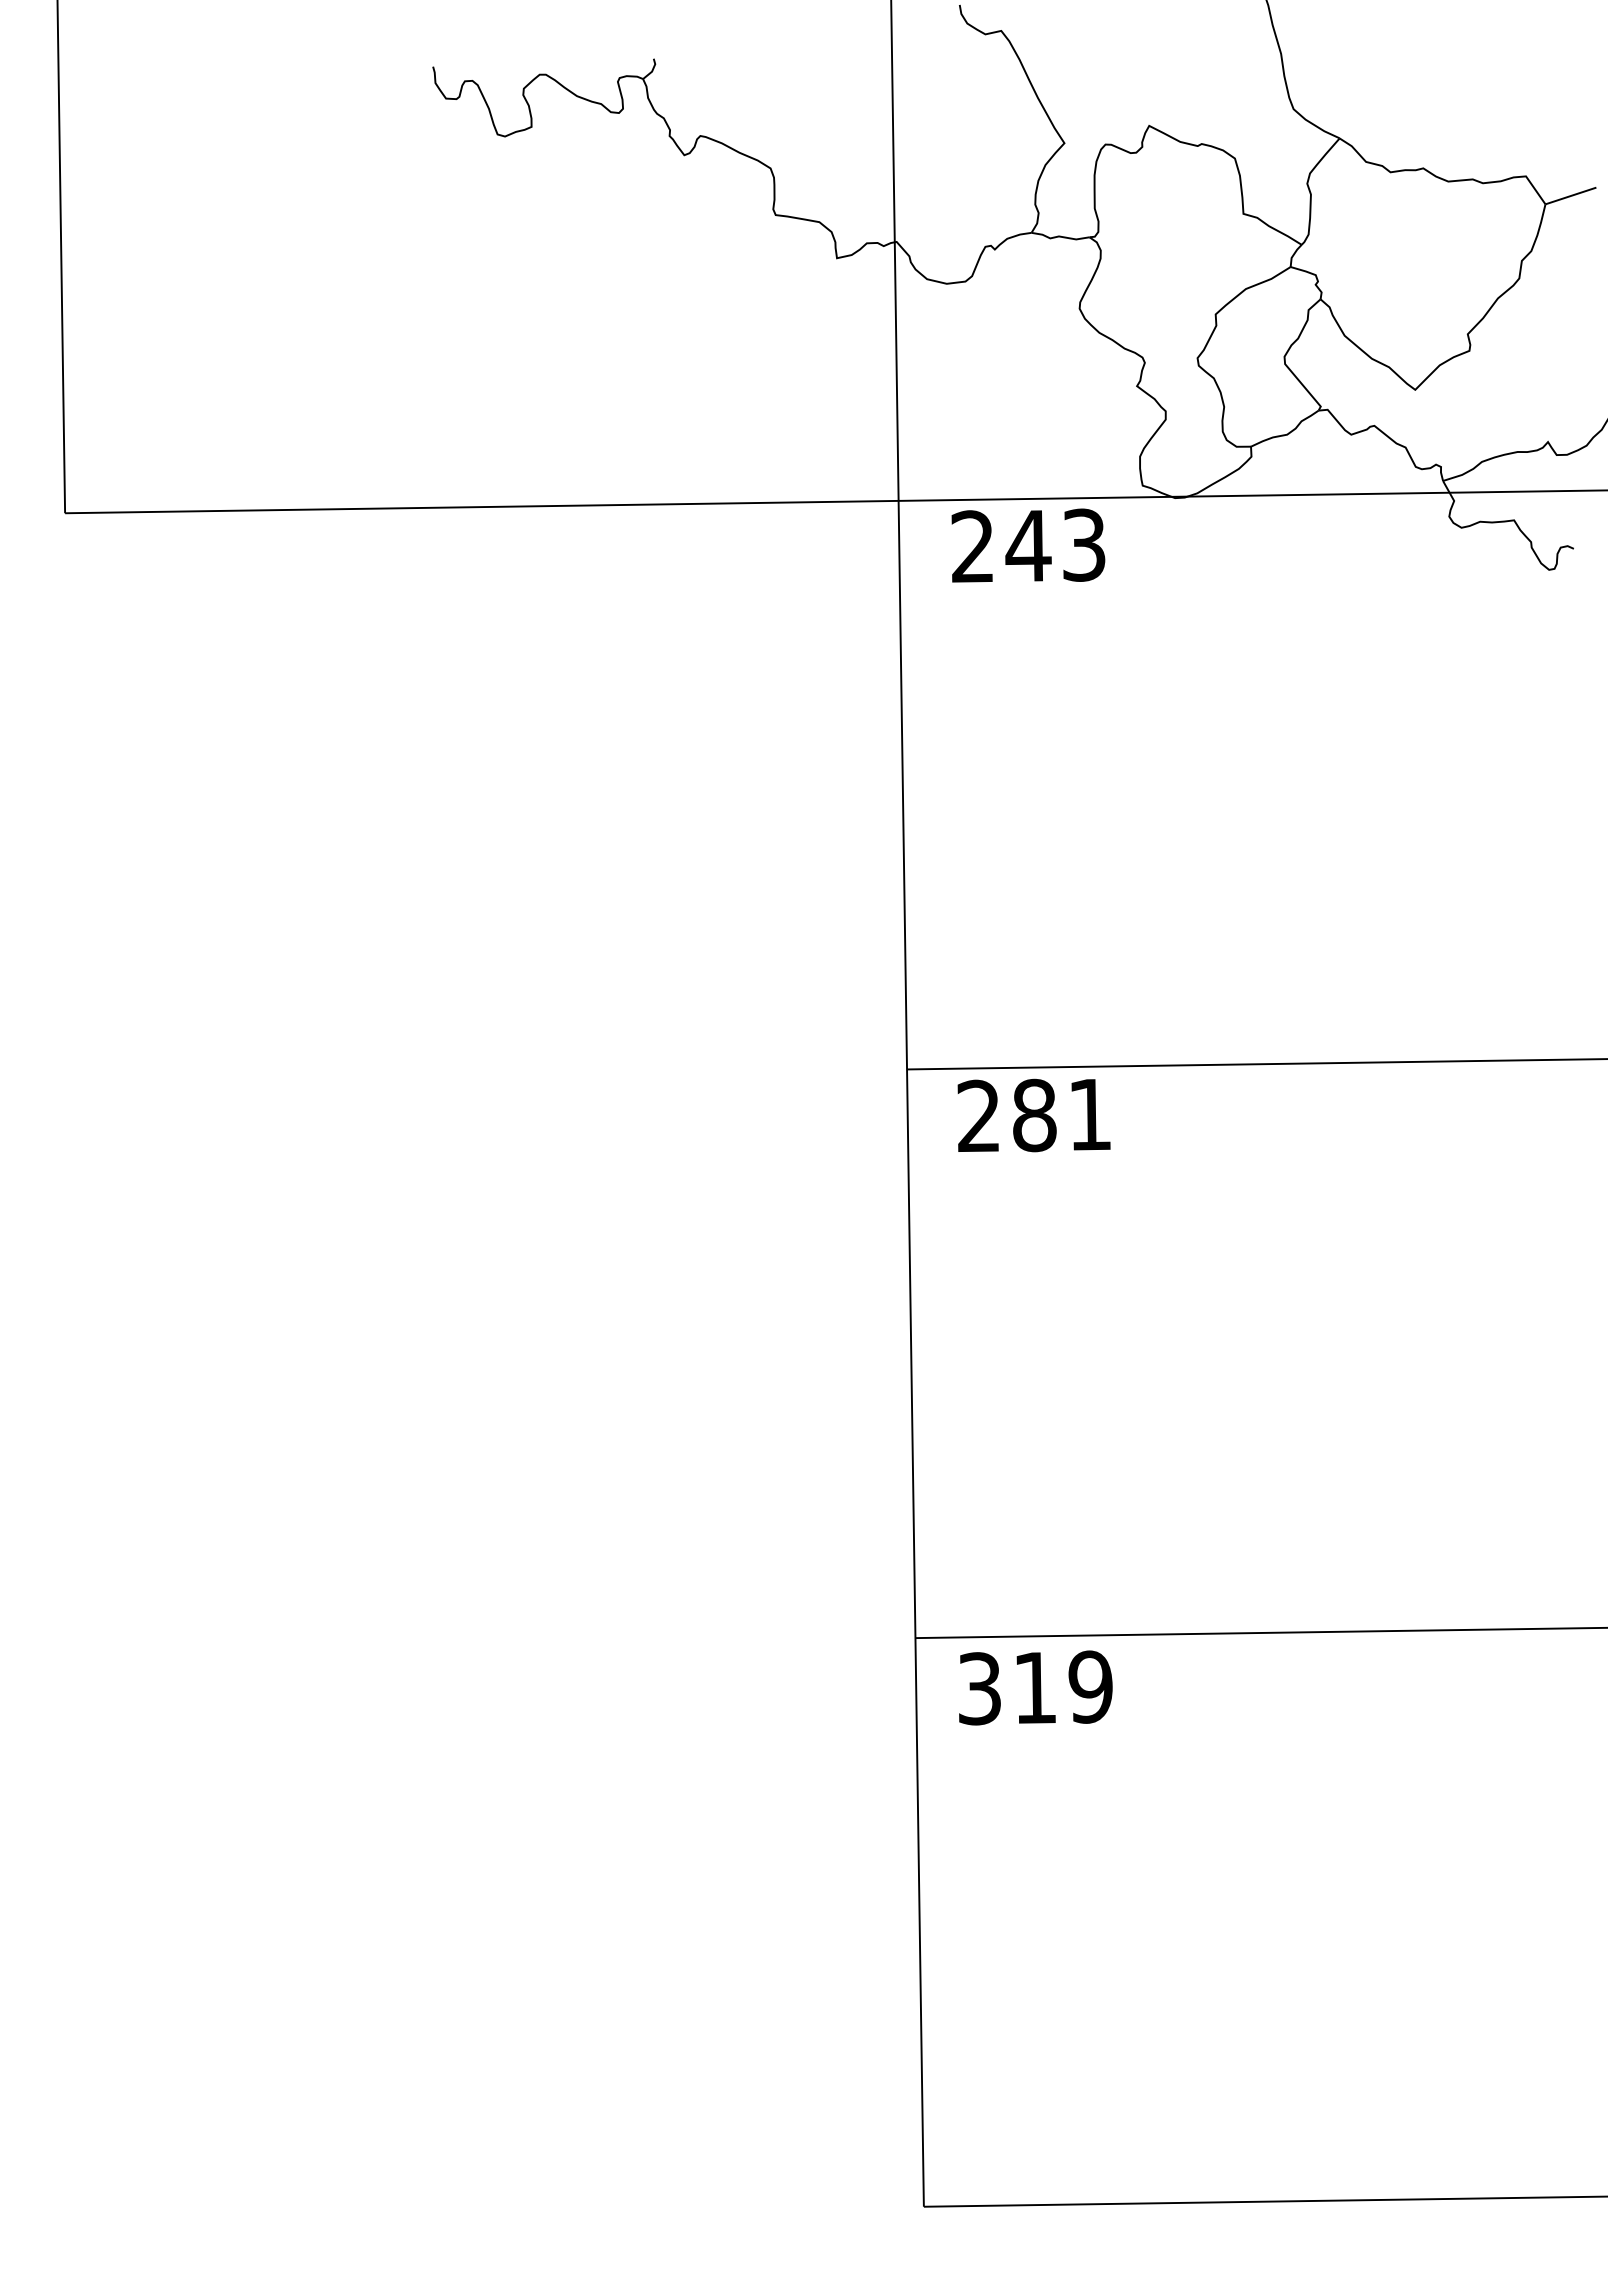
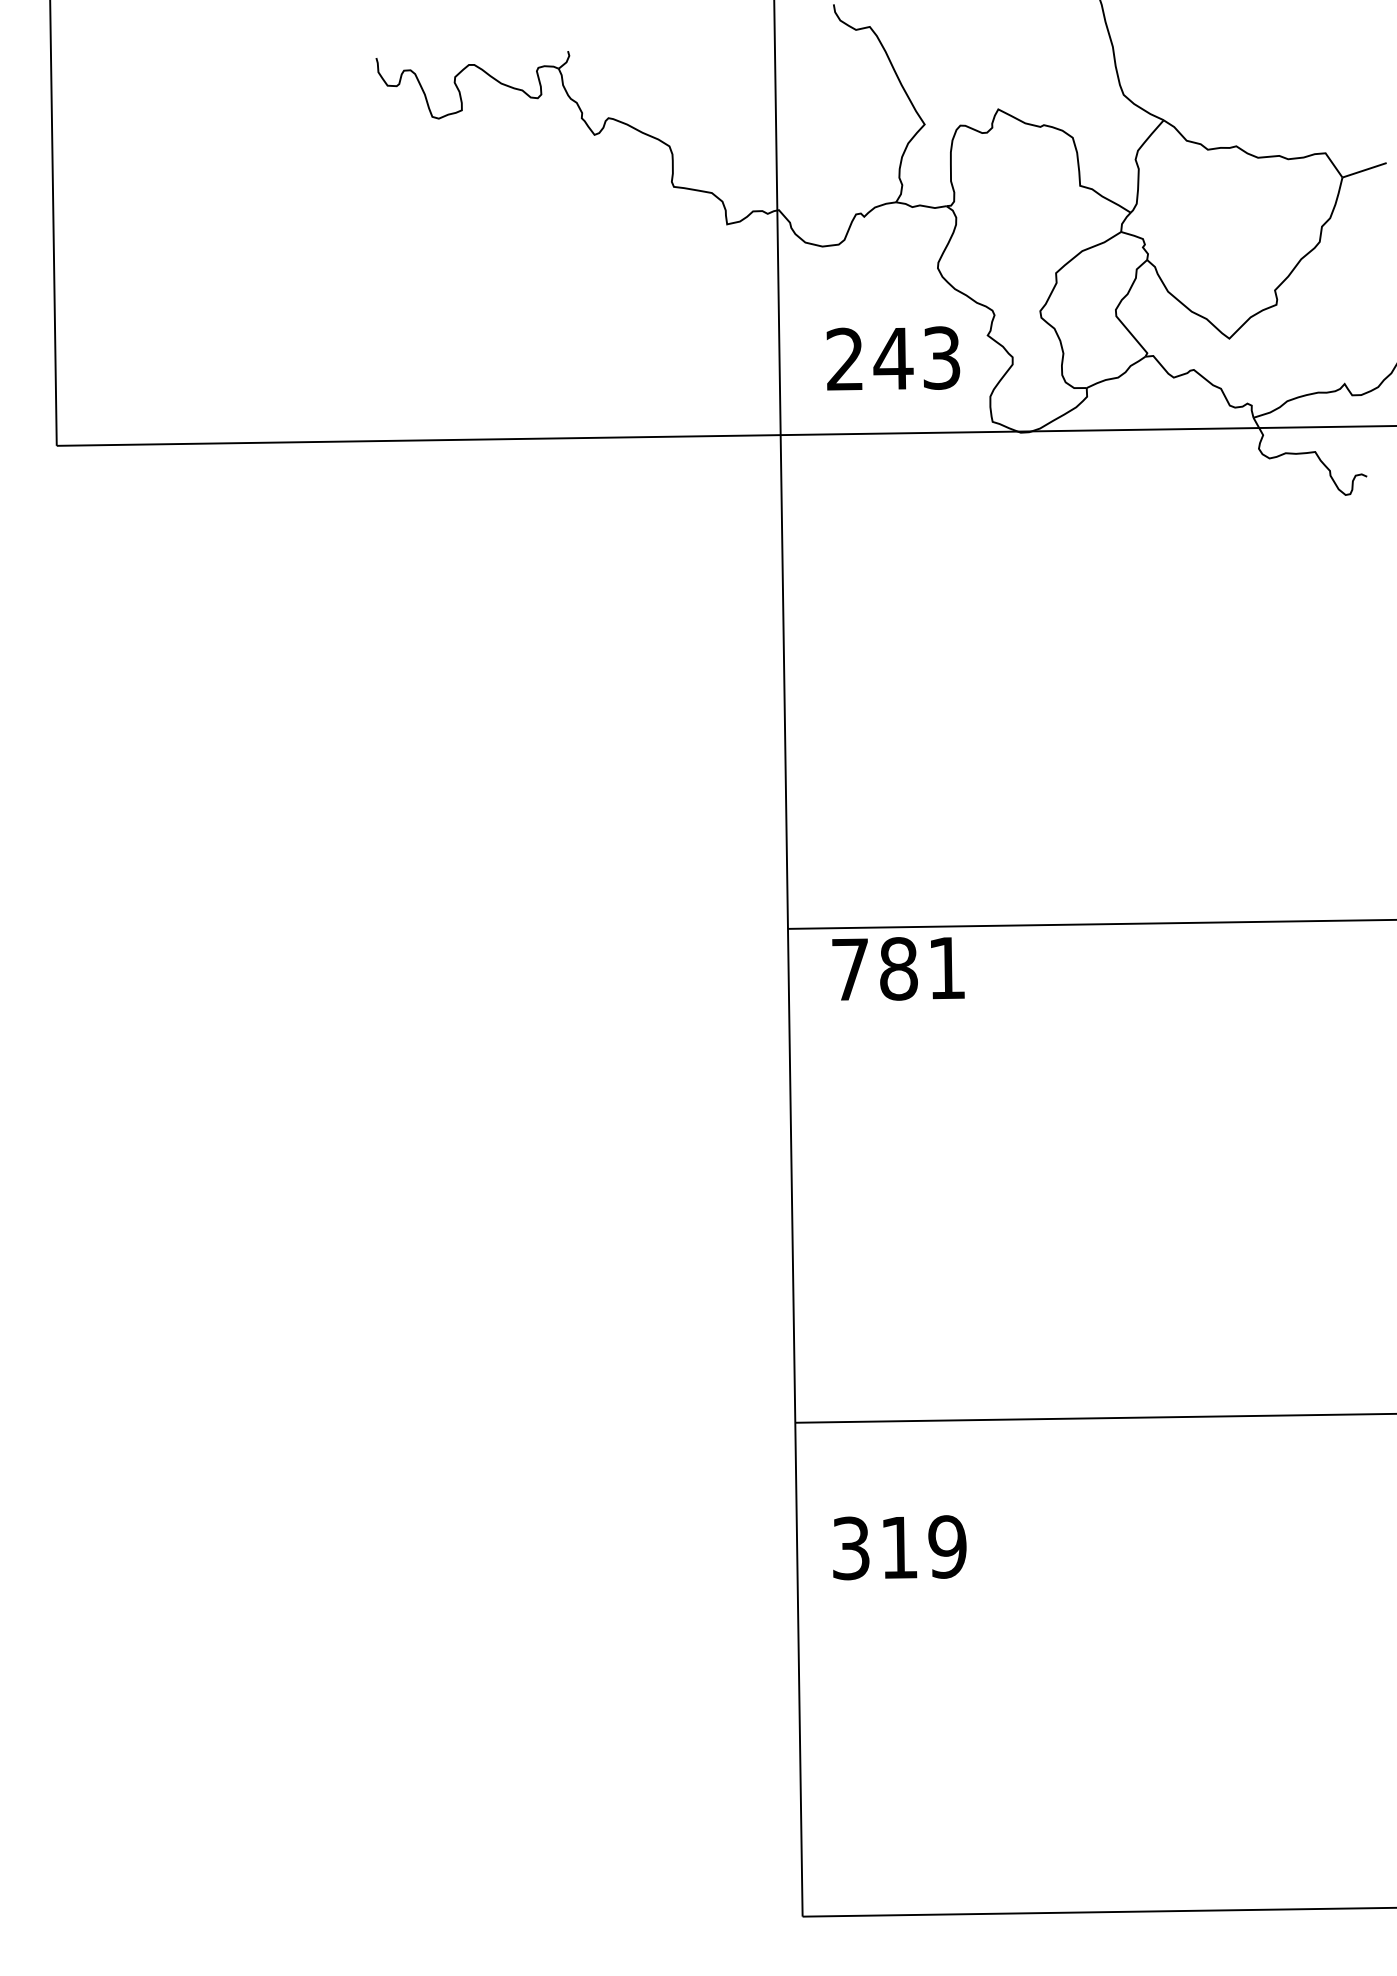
text: (1028, 545) -> (893, 358), moved
text: (977, 1115) -> (849, 968), 281 -> 781
text: (1035, 1687) -> (899, 1547), moved

